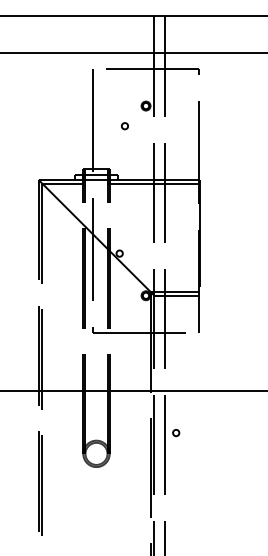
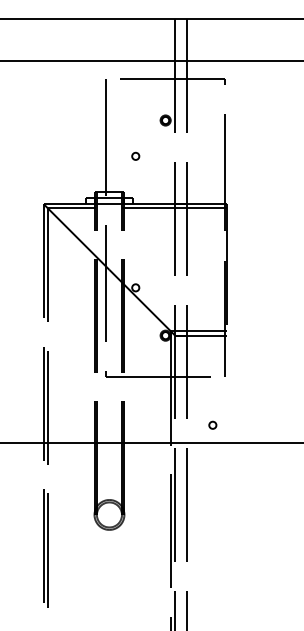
circle: (124, 125) -> (135, 155), moved
circle: (175, 432) -> (212, 424), moved

